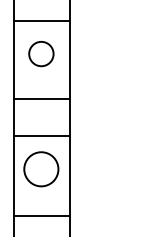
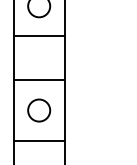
line: (41, 99) -> (39, 36), moved
circle: (41, 169) -> (39, 110), size x0.71
line: (41, 215) -> (39, 140), moved

